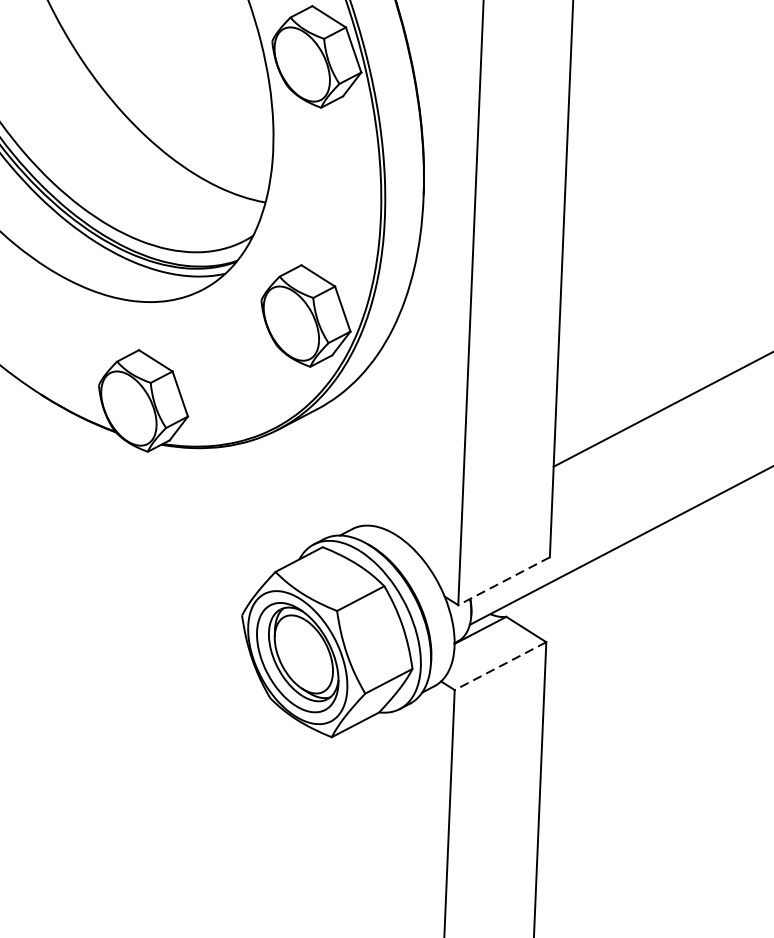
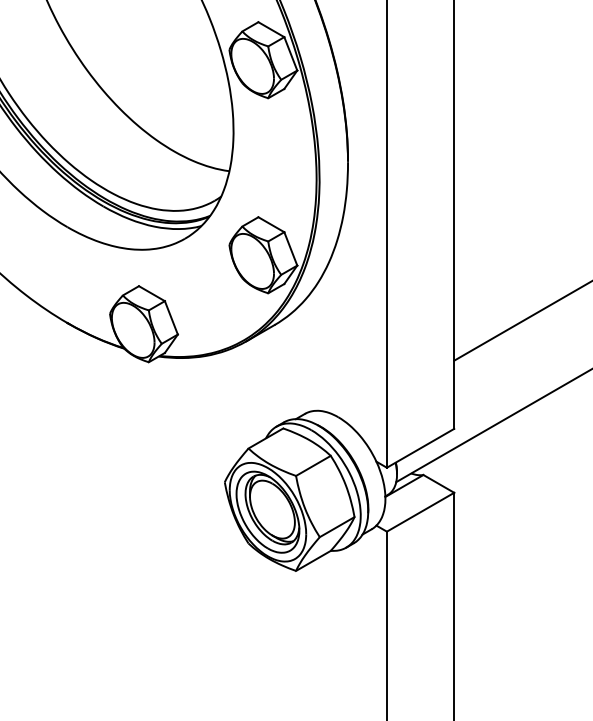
line: (503, 581) -> (420, 448), dashed -> solid
line: (500, 666) -> (420, 512), dashed -> solid

